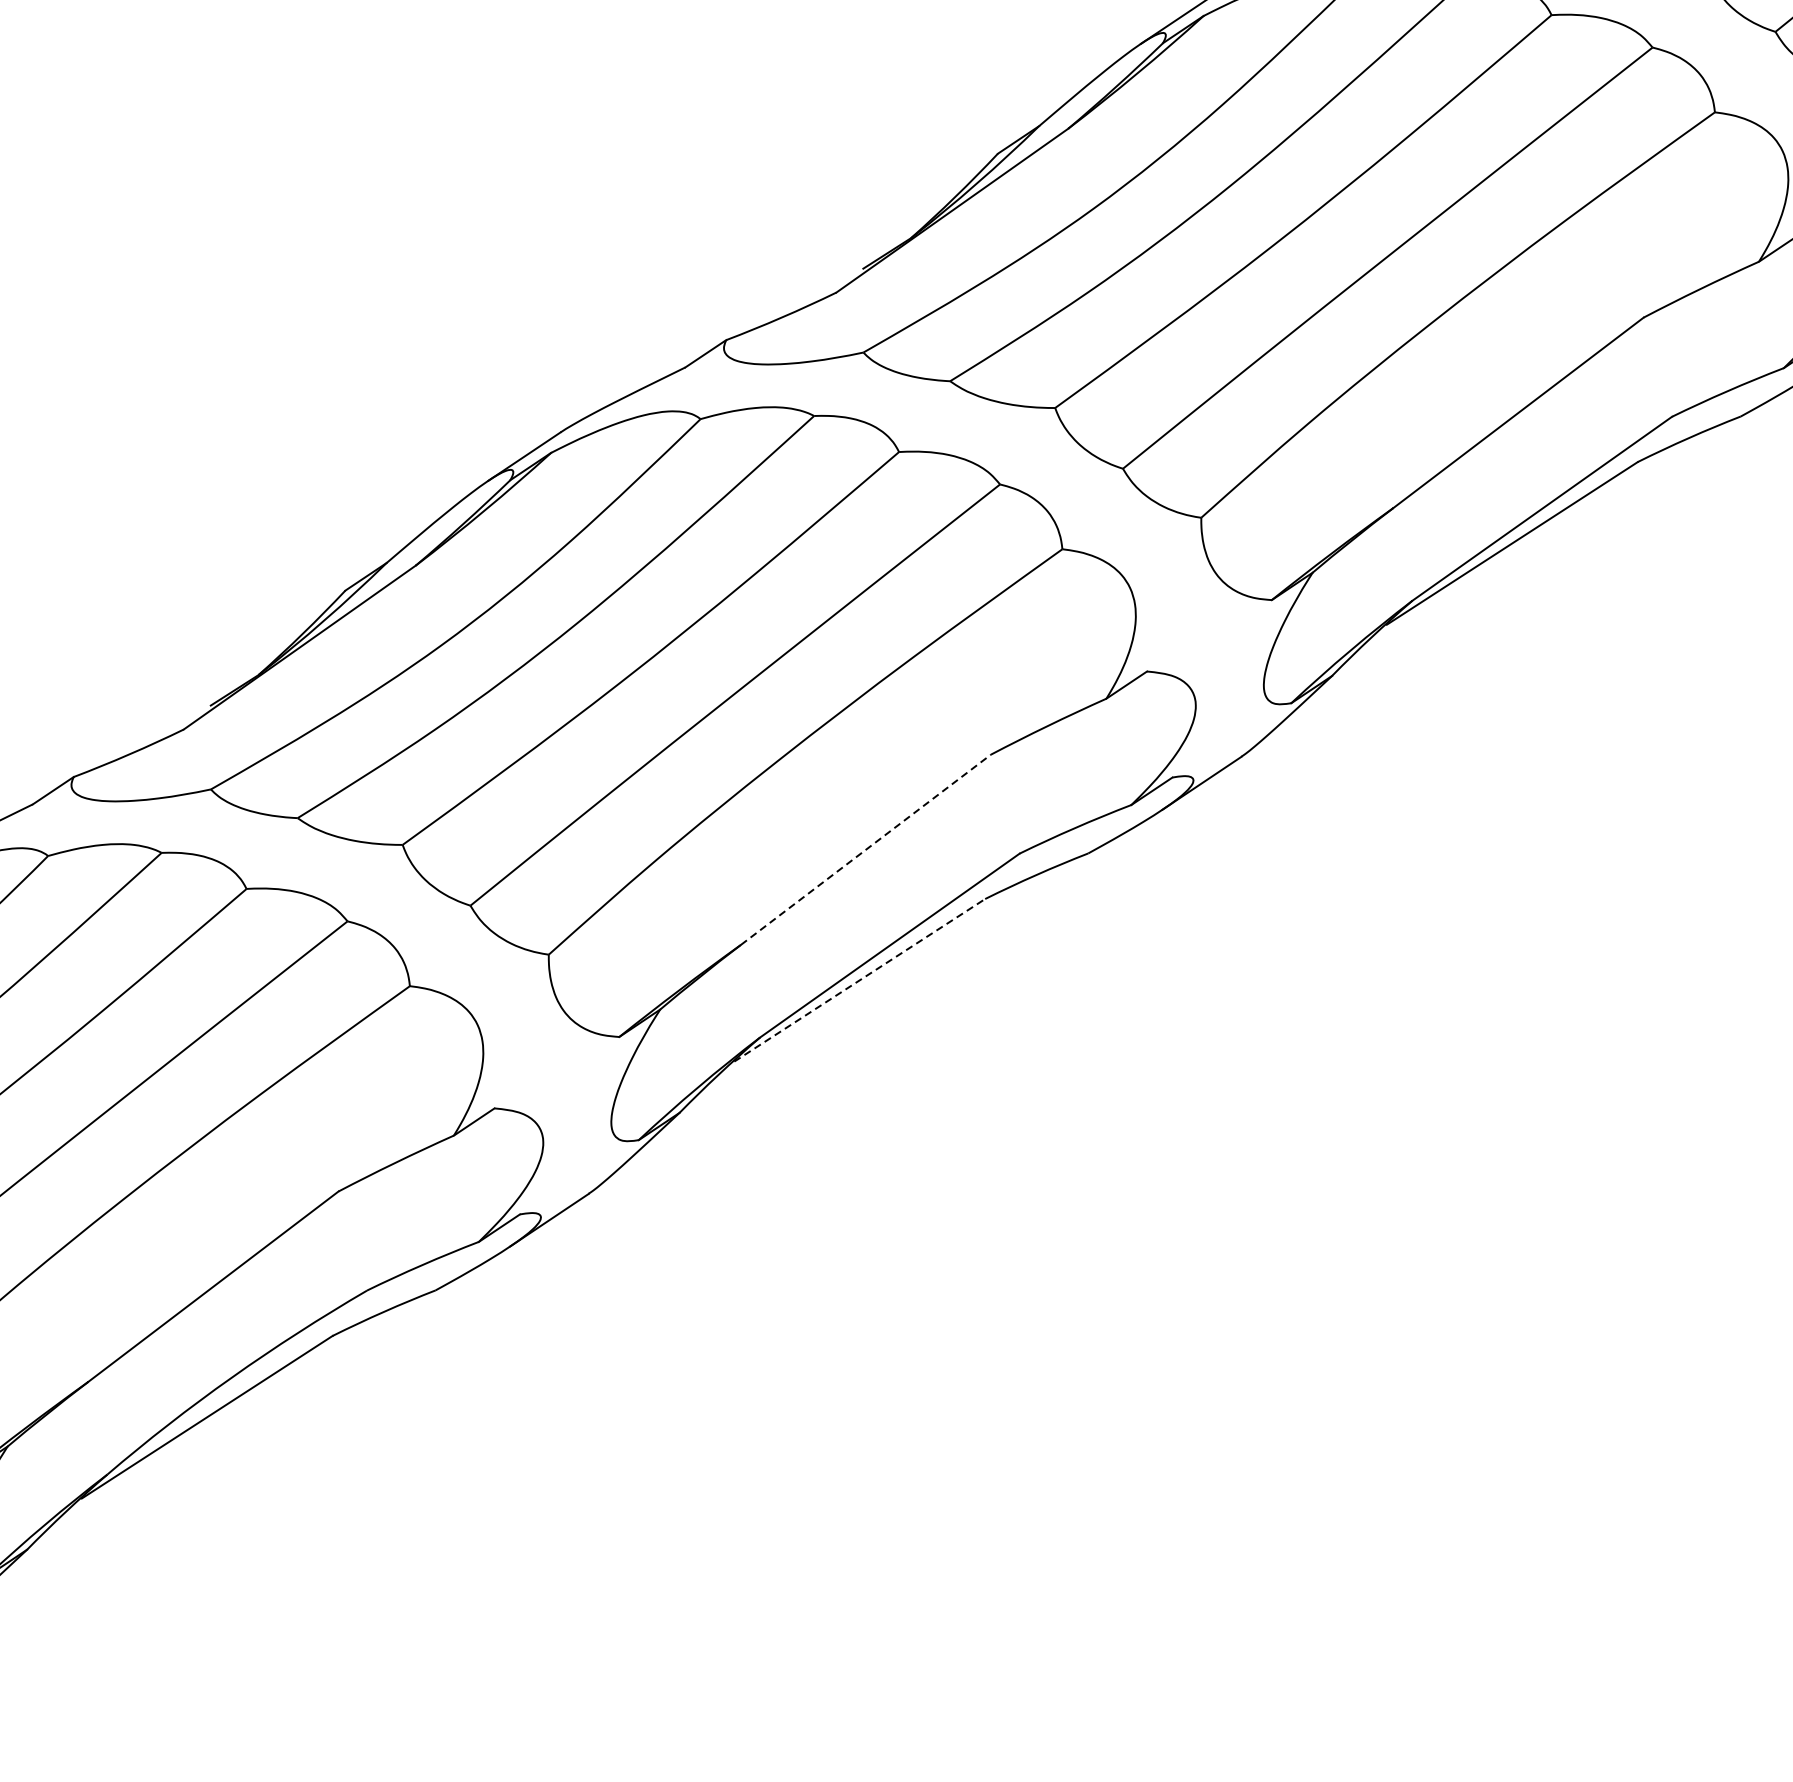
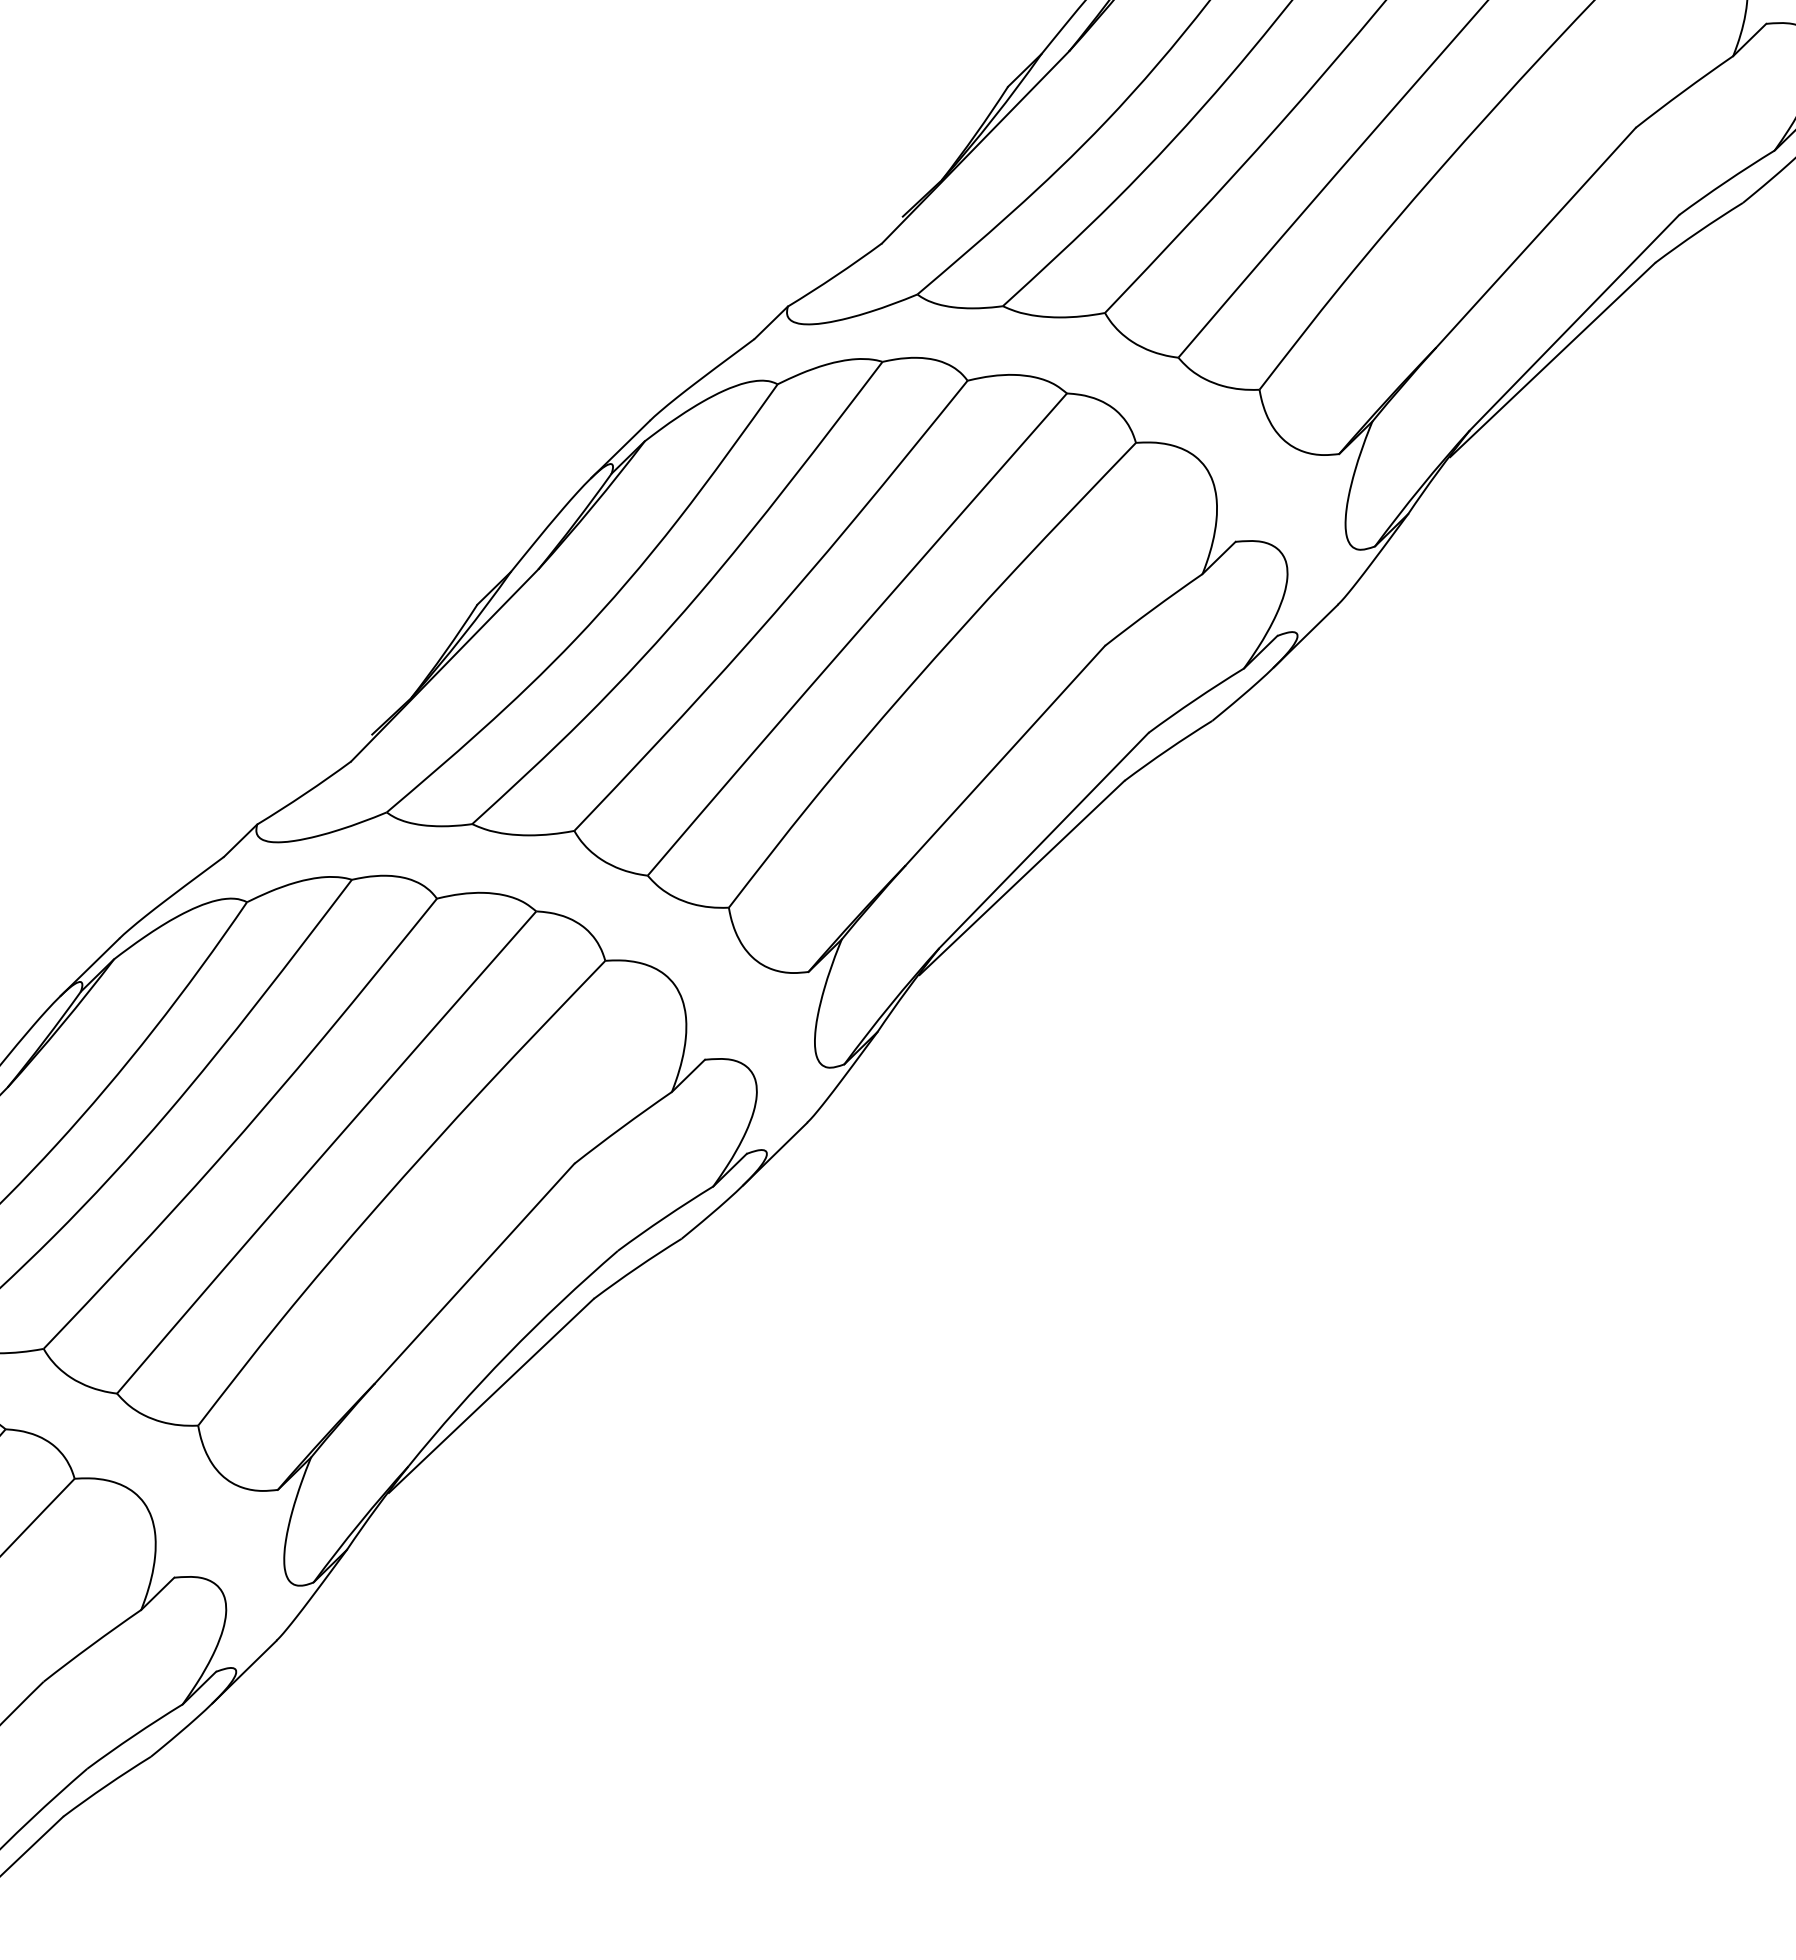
line: (866, 849) -> (1005, 755), dashed -> solid
line: (860, 979) -> (1022, 877), dashed -> solid

